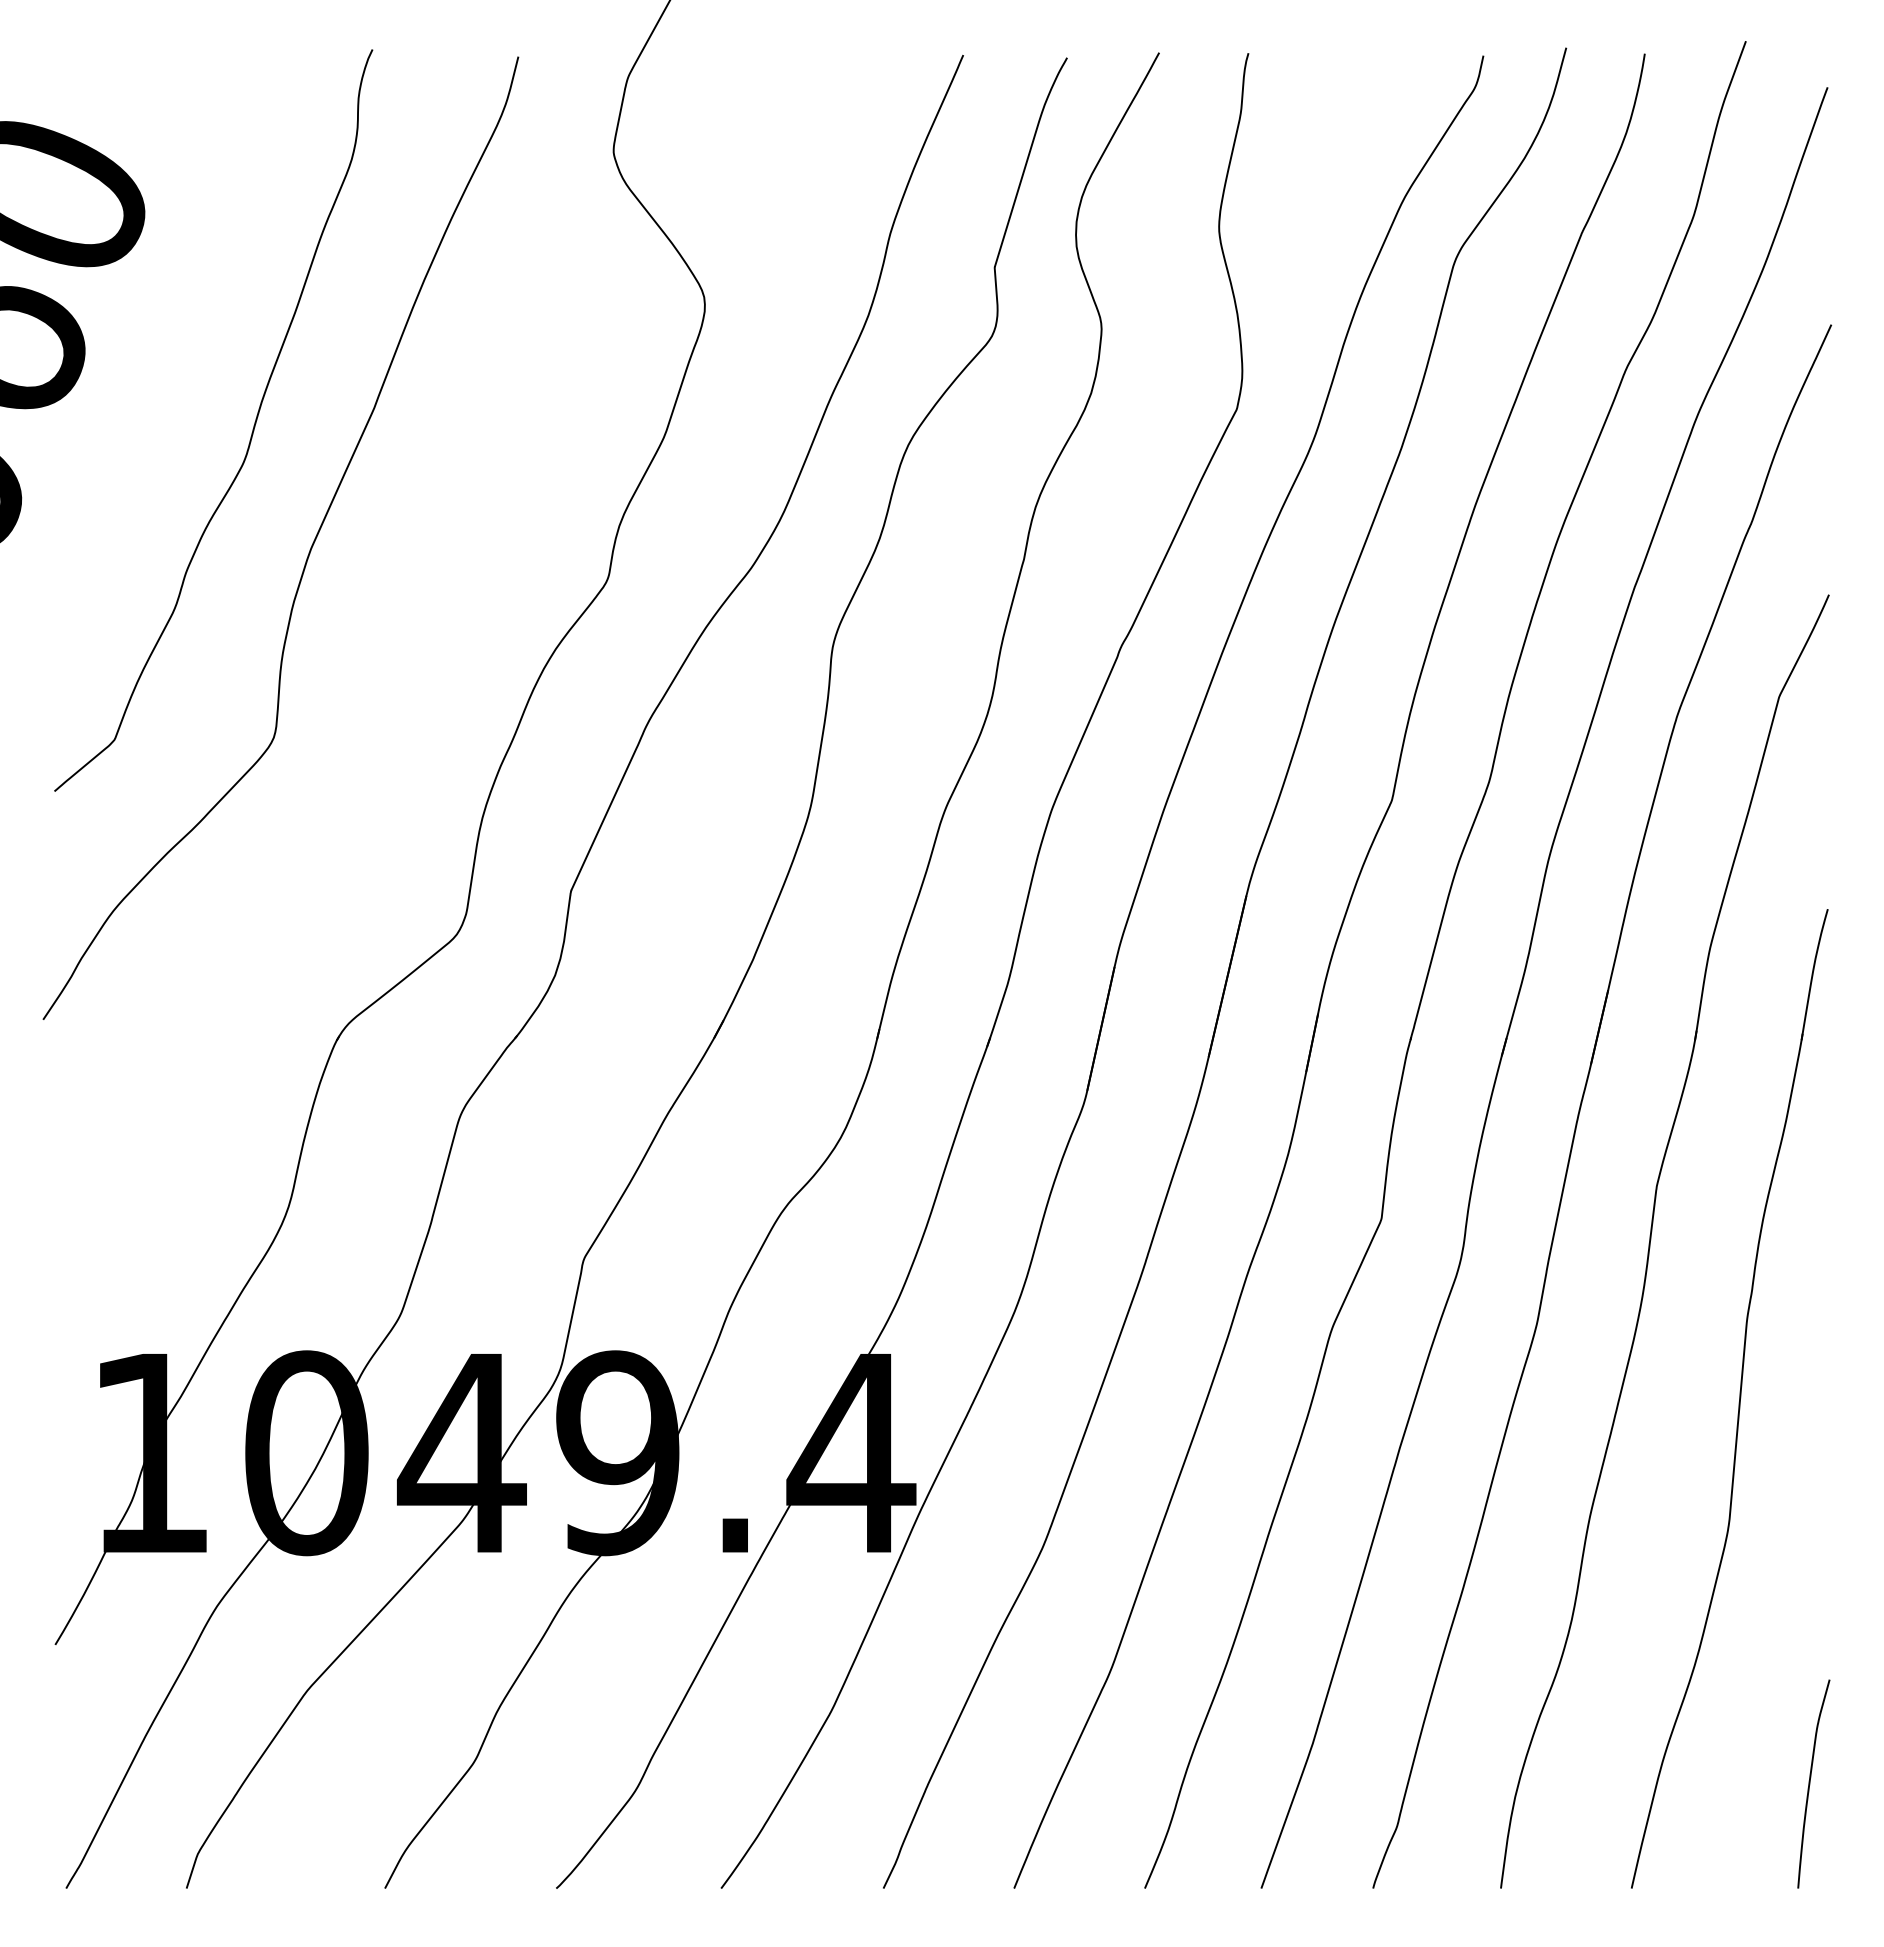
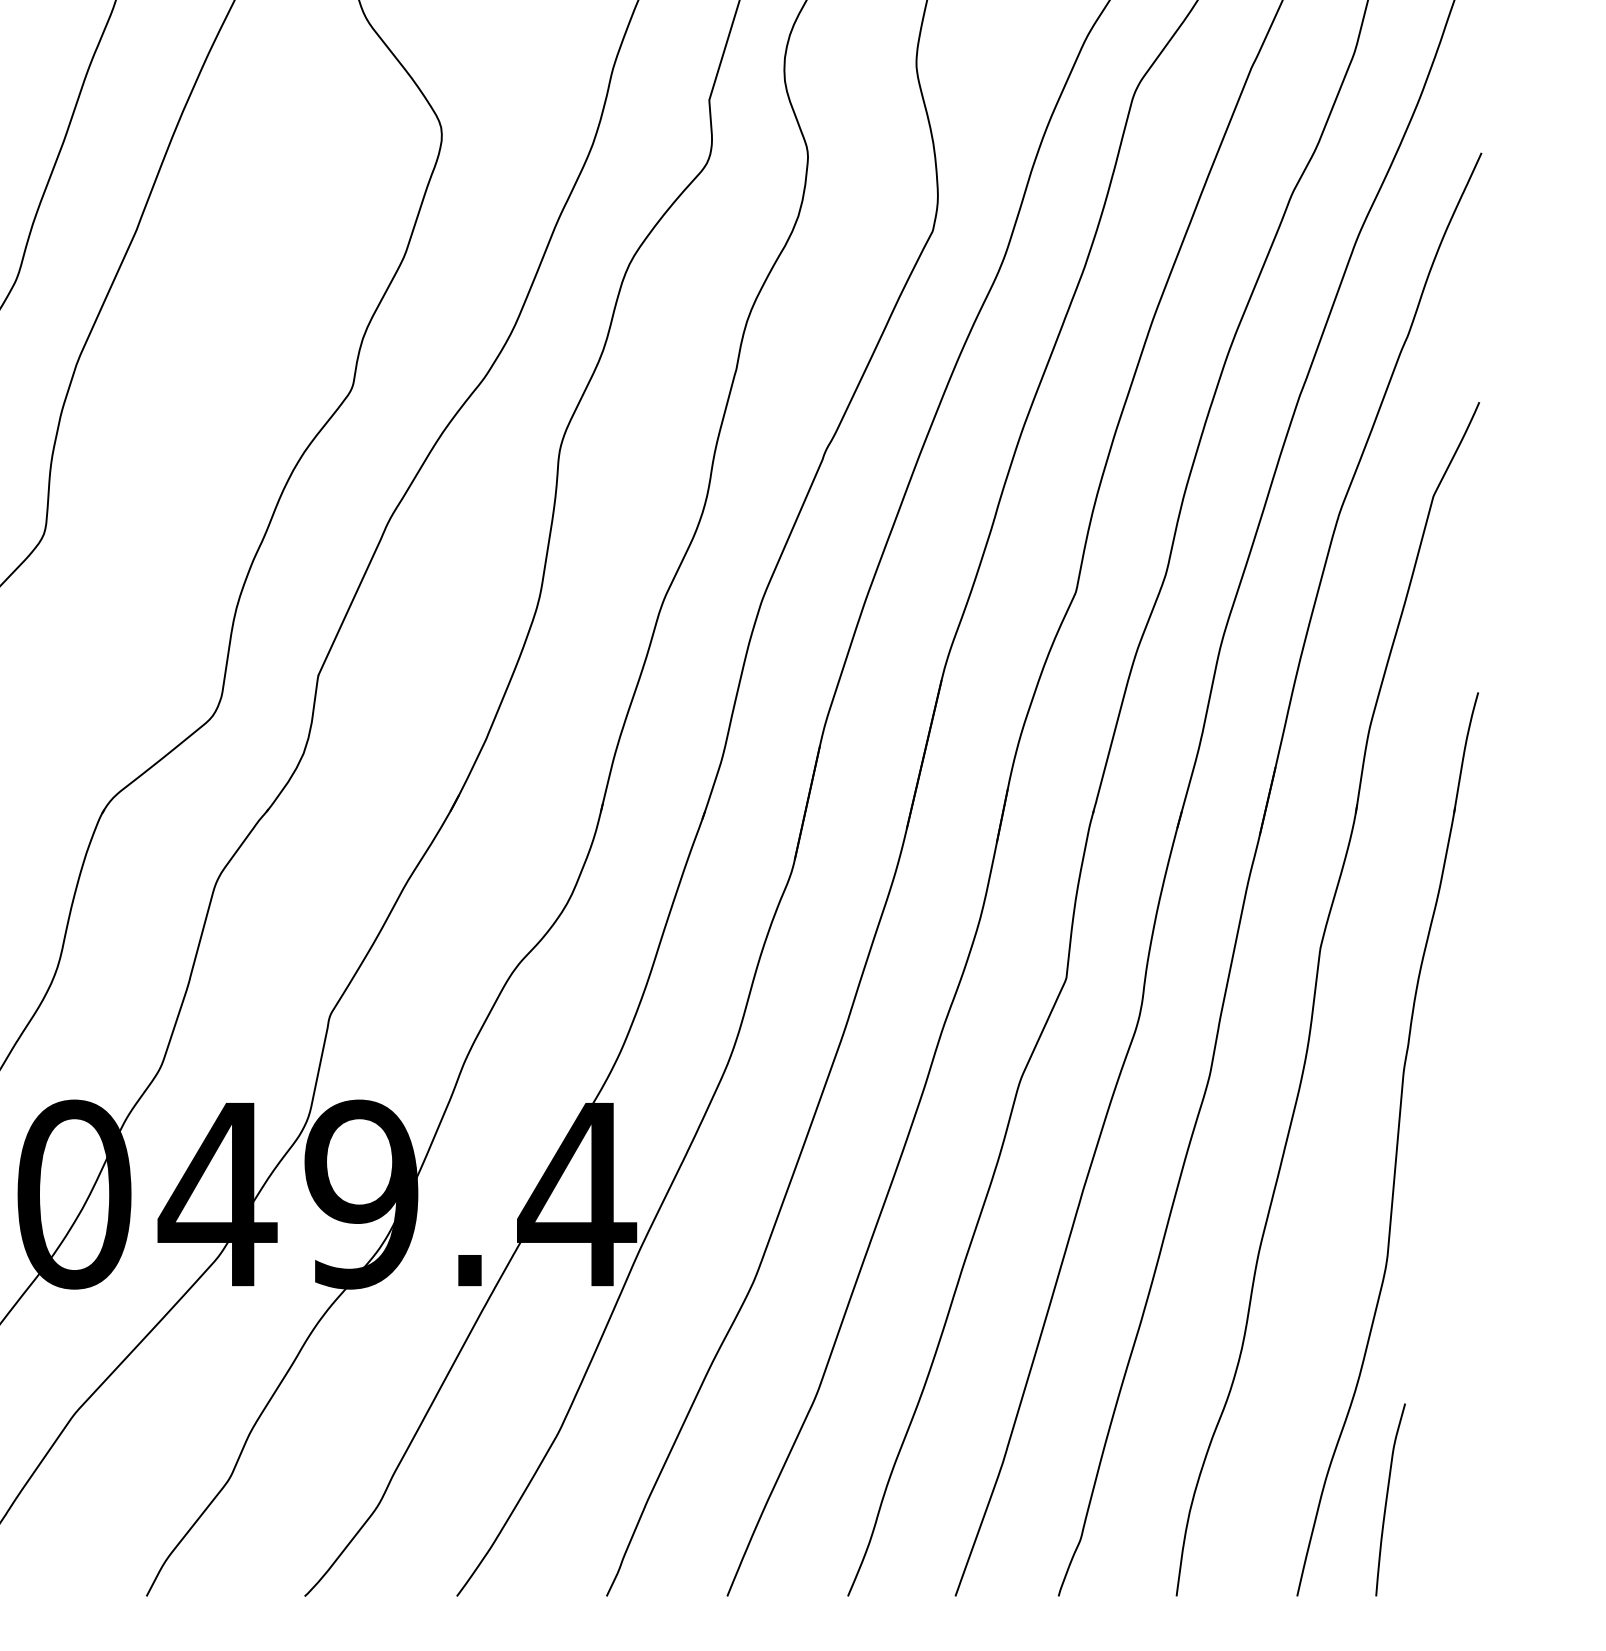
curve: (1810, 1783) -> (1387, 1499), moved

